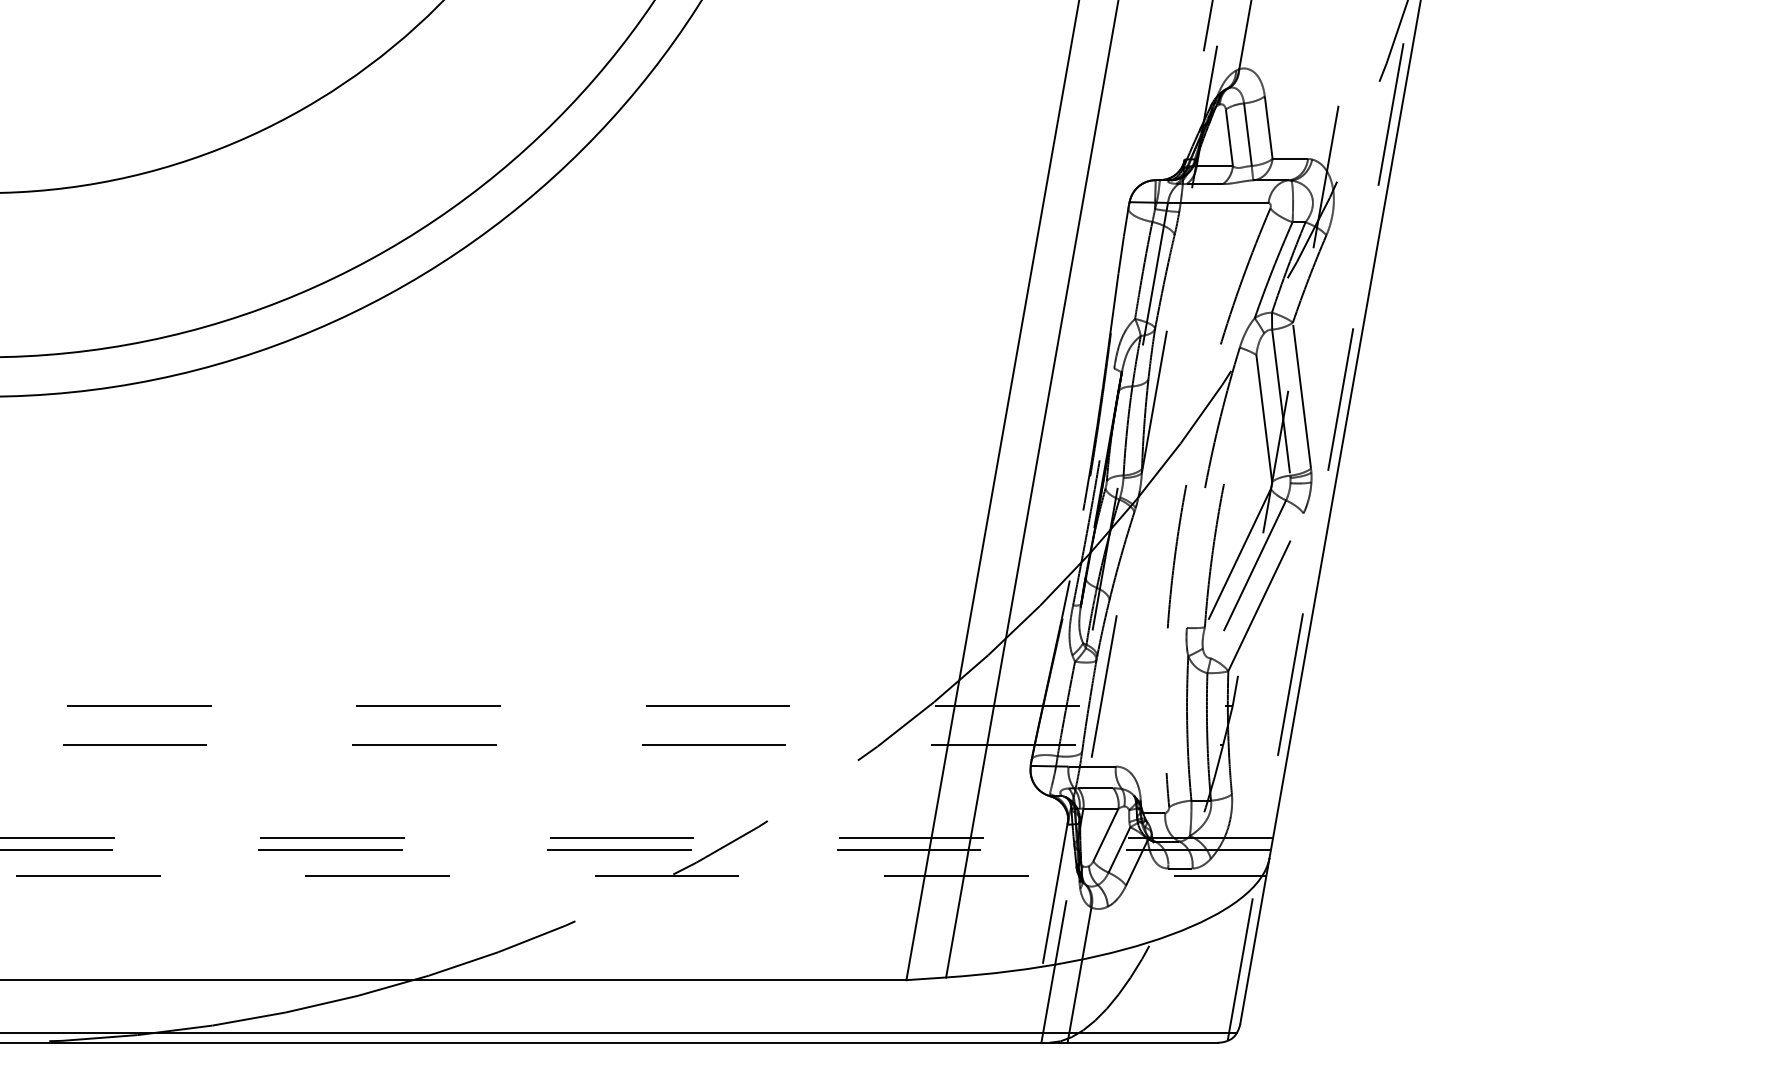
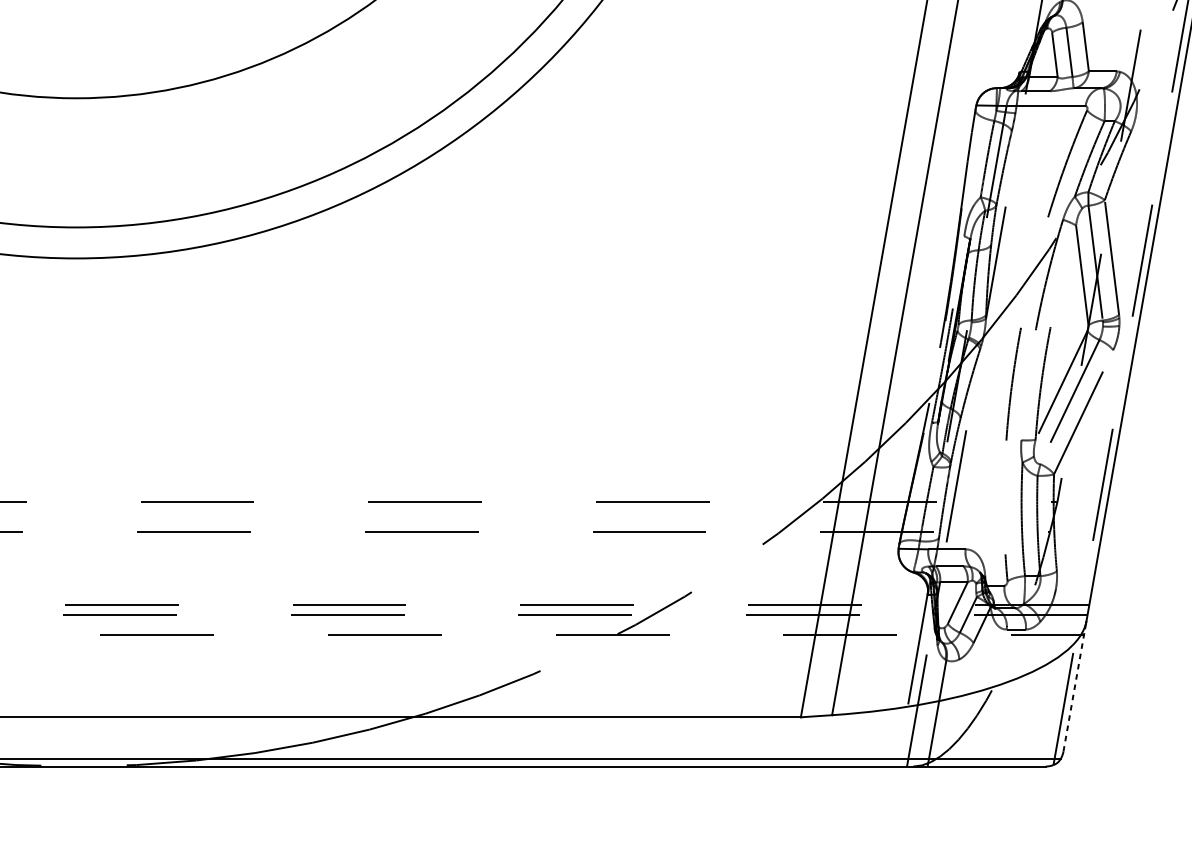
line: (1254, 945) -> (1074, 690), solid -> dashed

